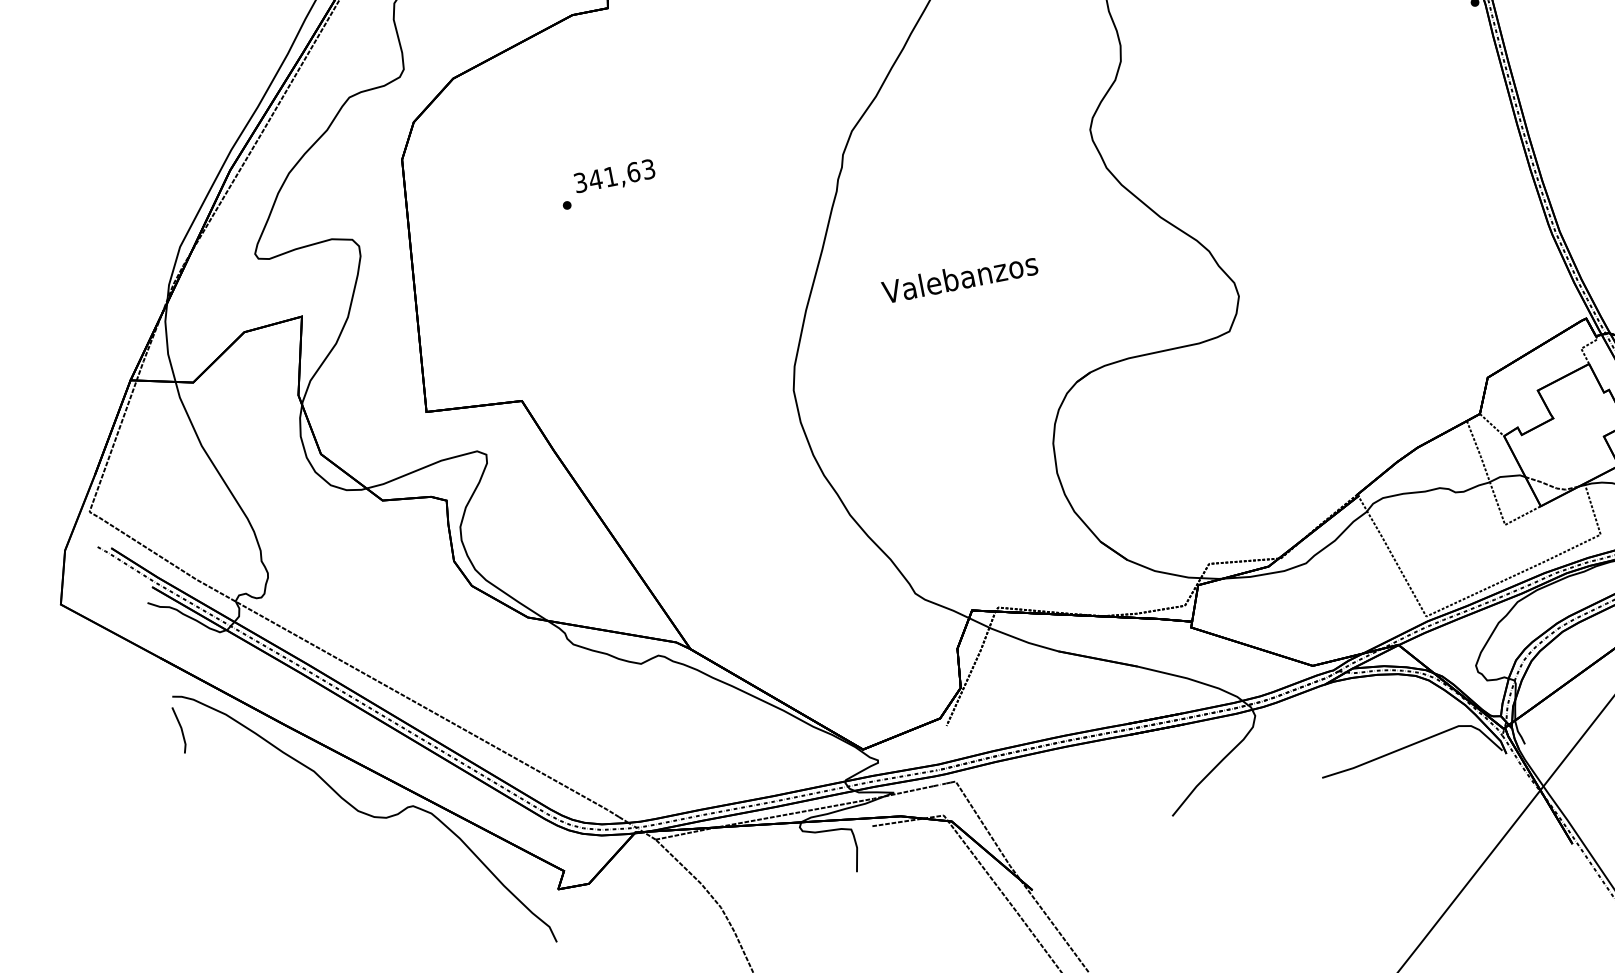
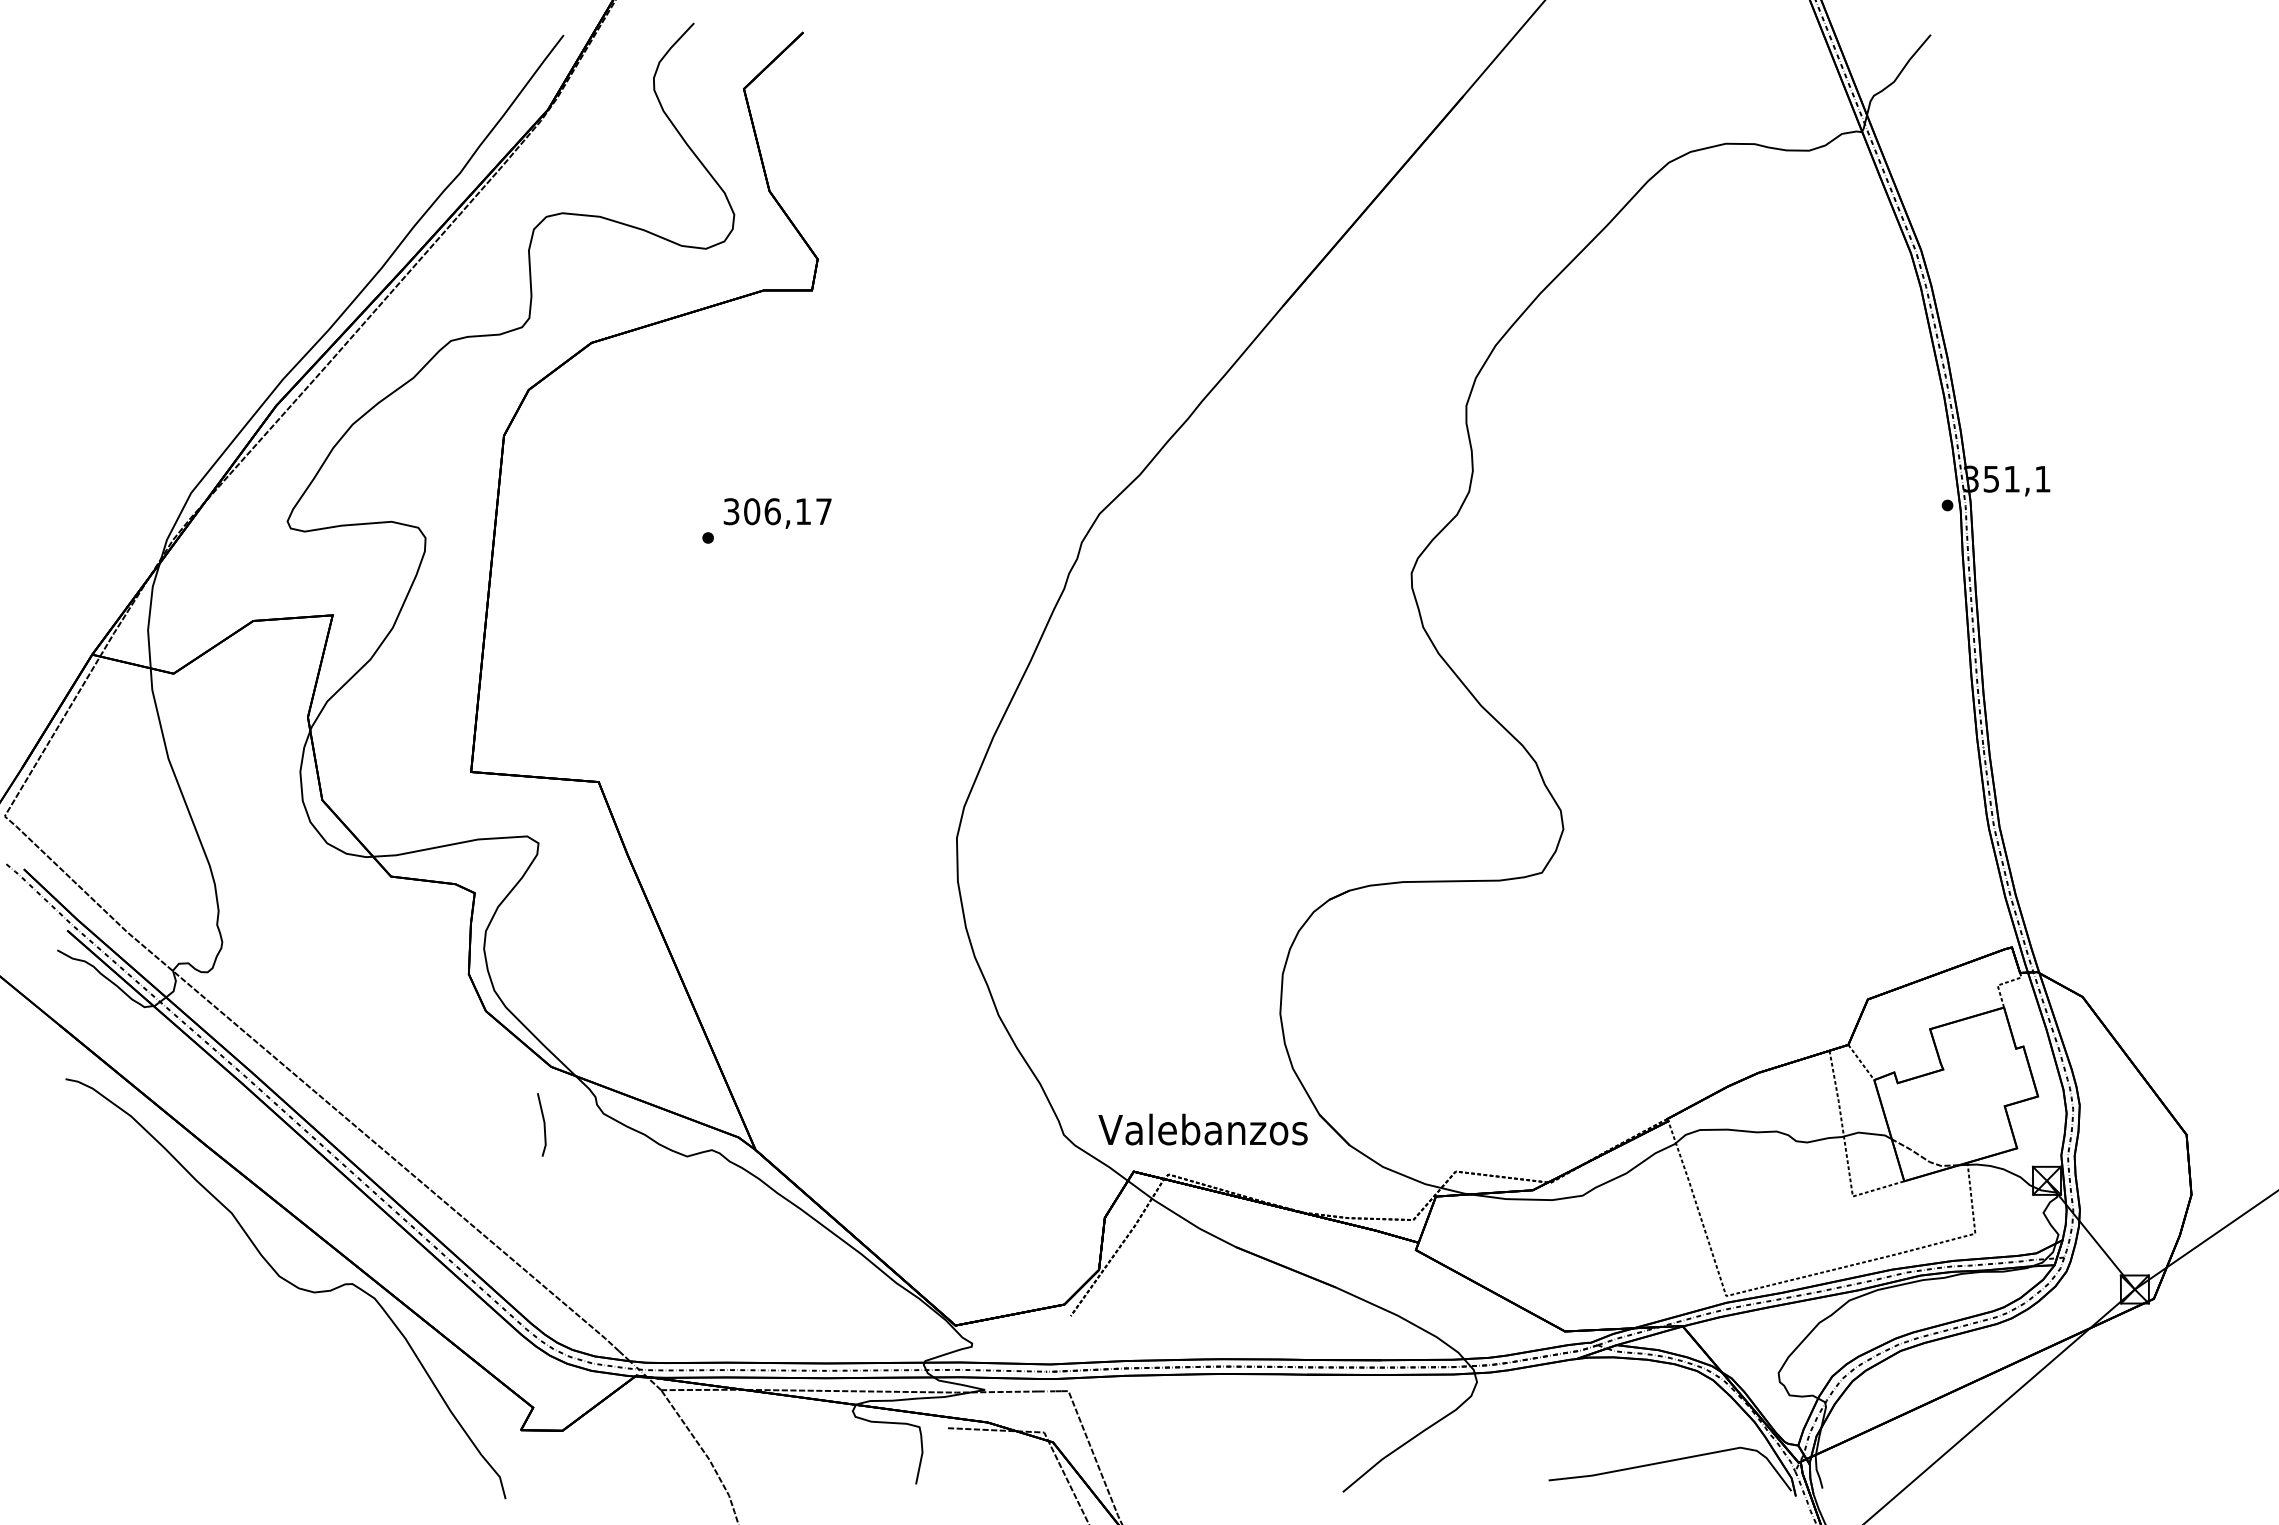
text: (621, 174) -> (787, 511), 341,63 -> 306,17
text: (959, 277) -> (1202, 1129), moved
line: (180, 729) -> (543, 1124), moved

